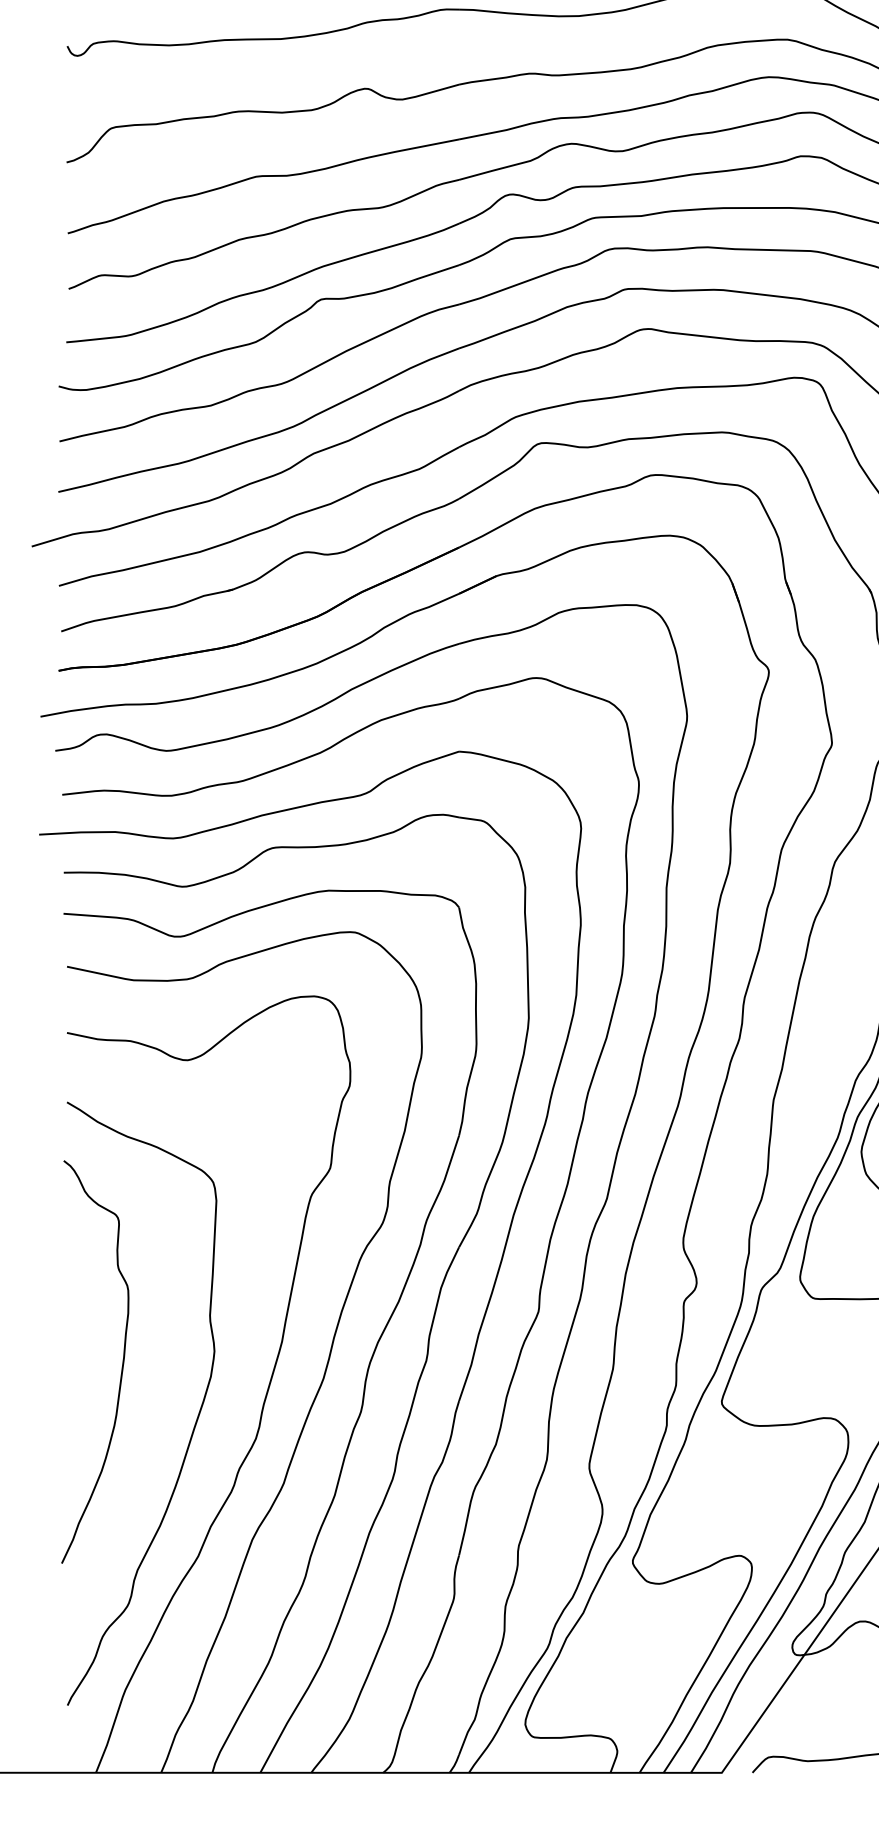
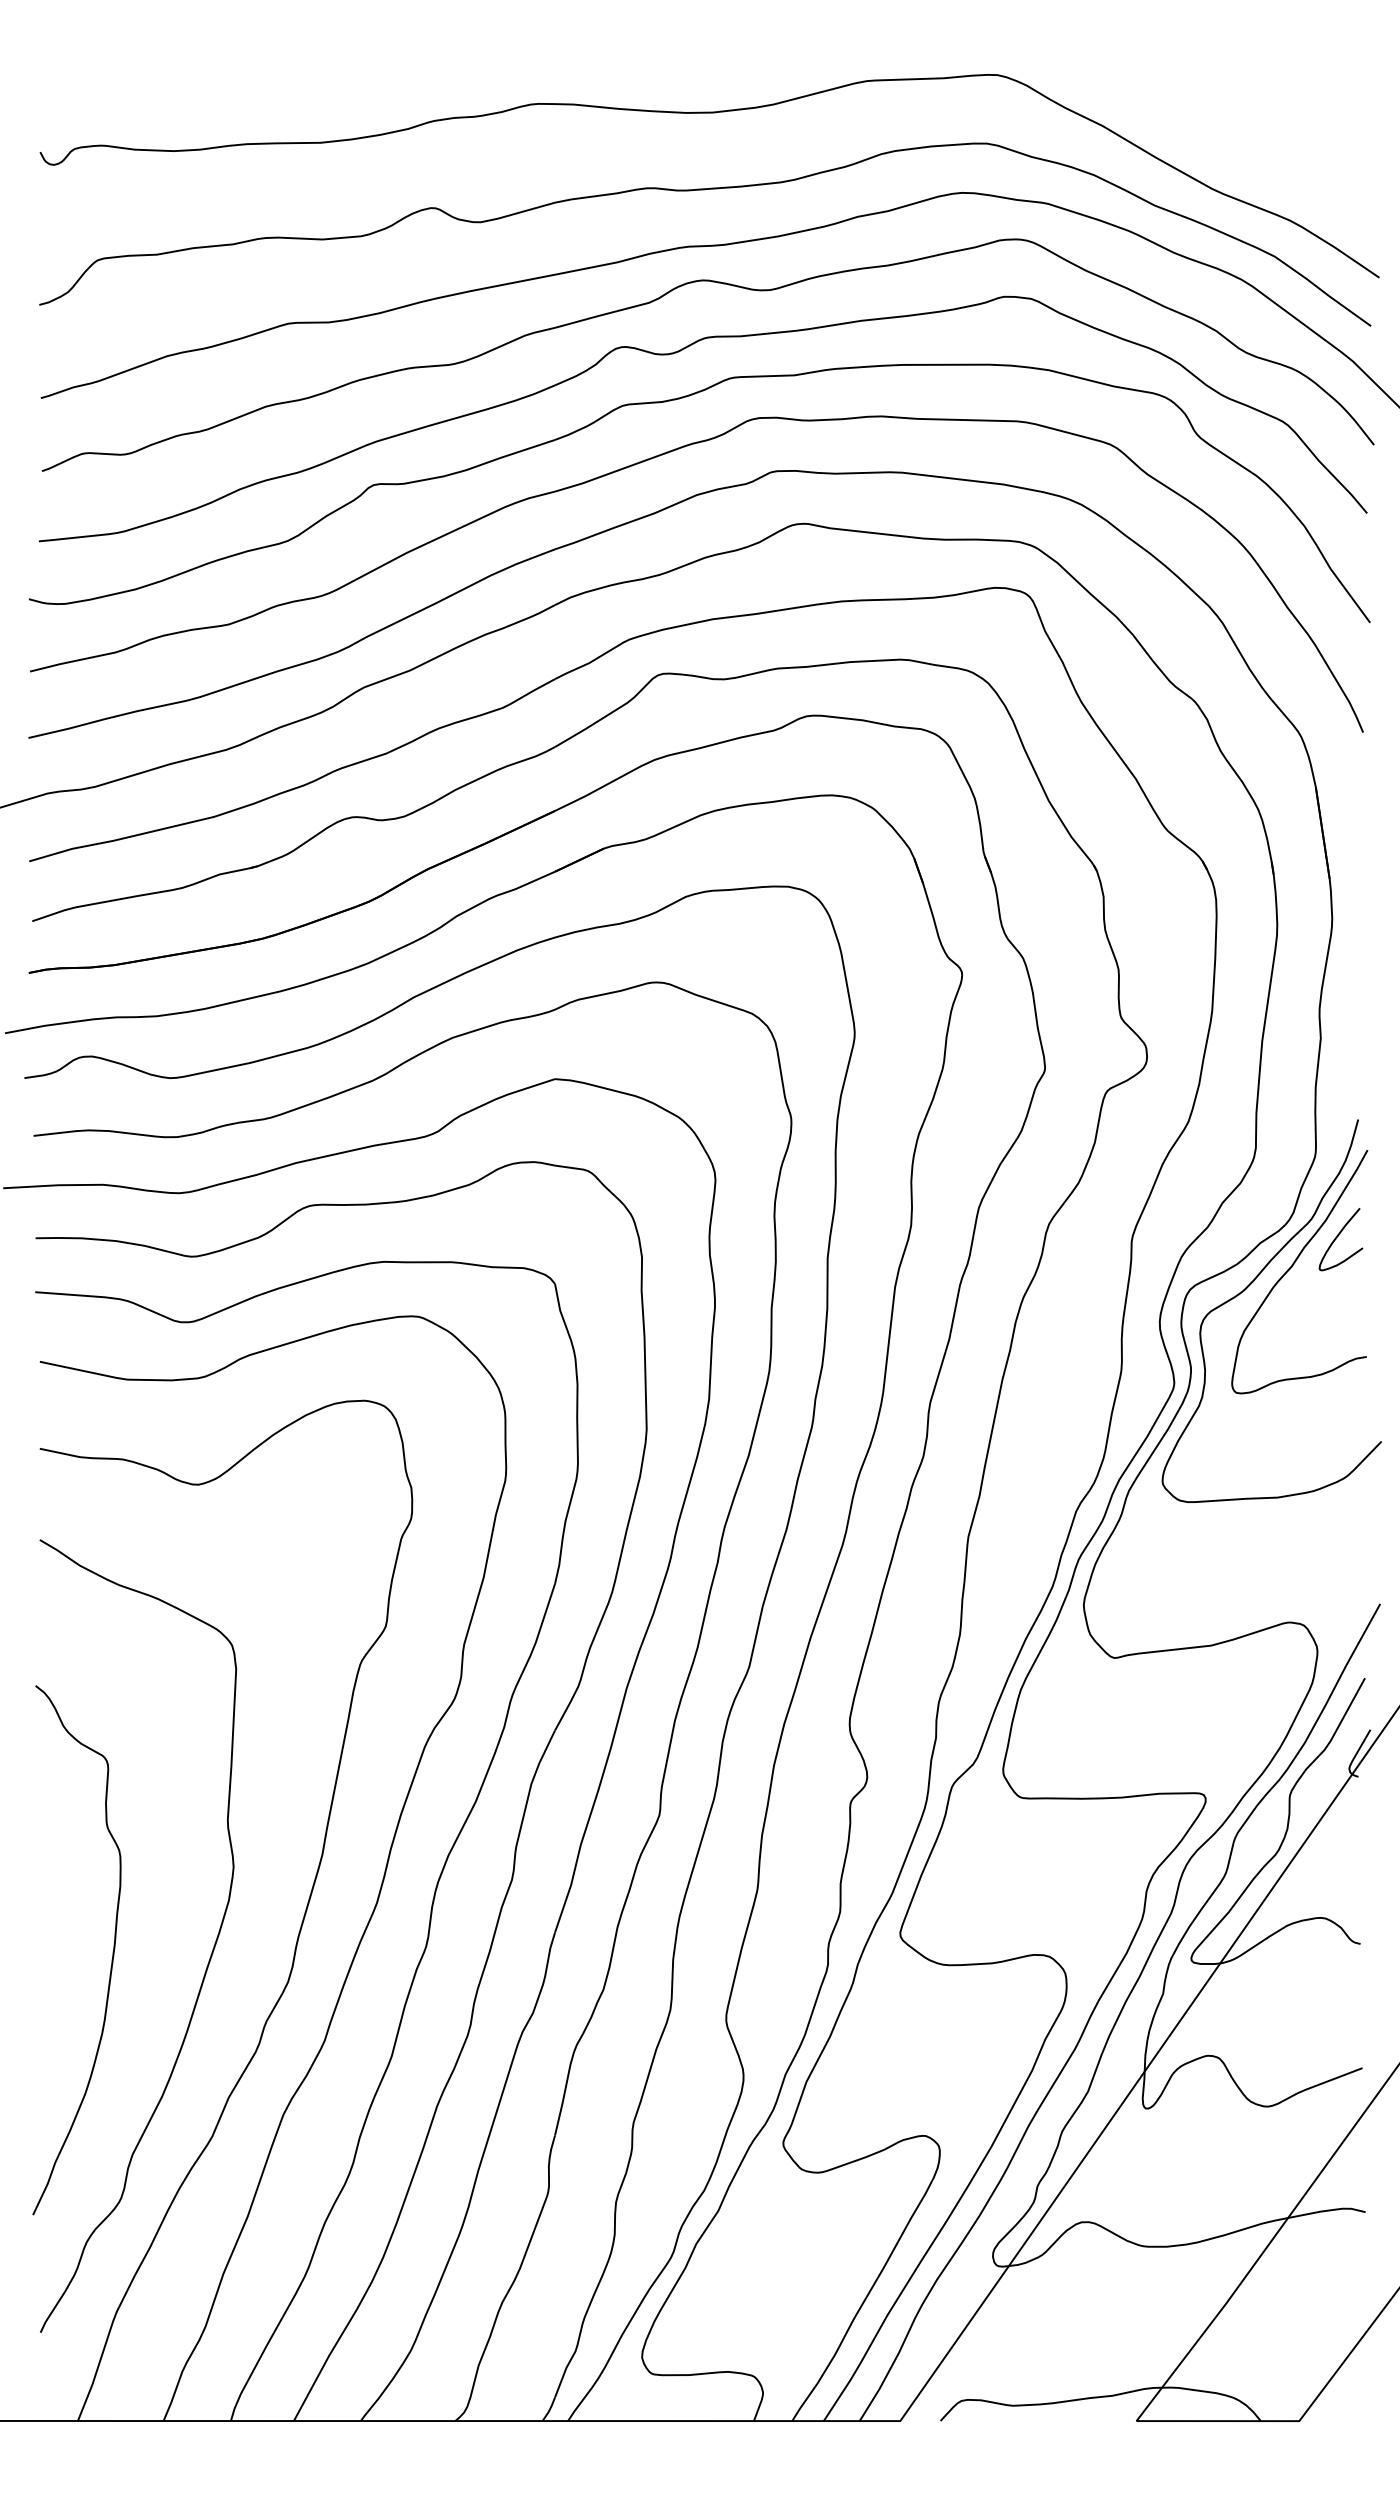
curve: (122, 1363) -> (112, 1952), moved

